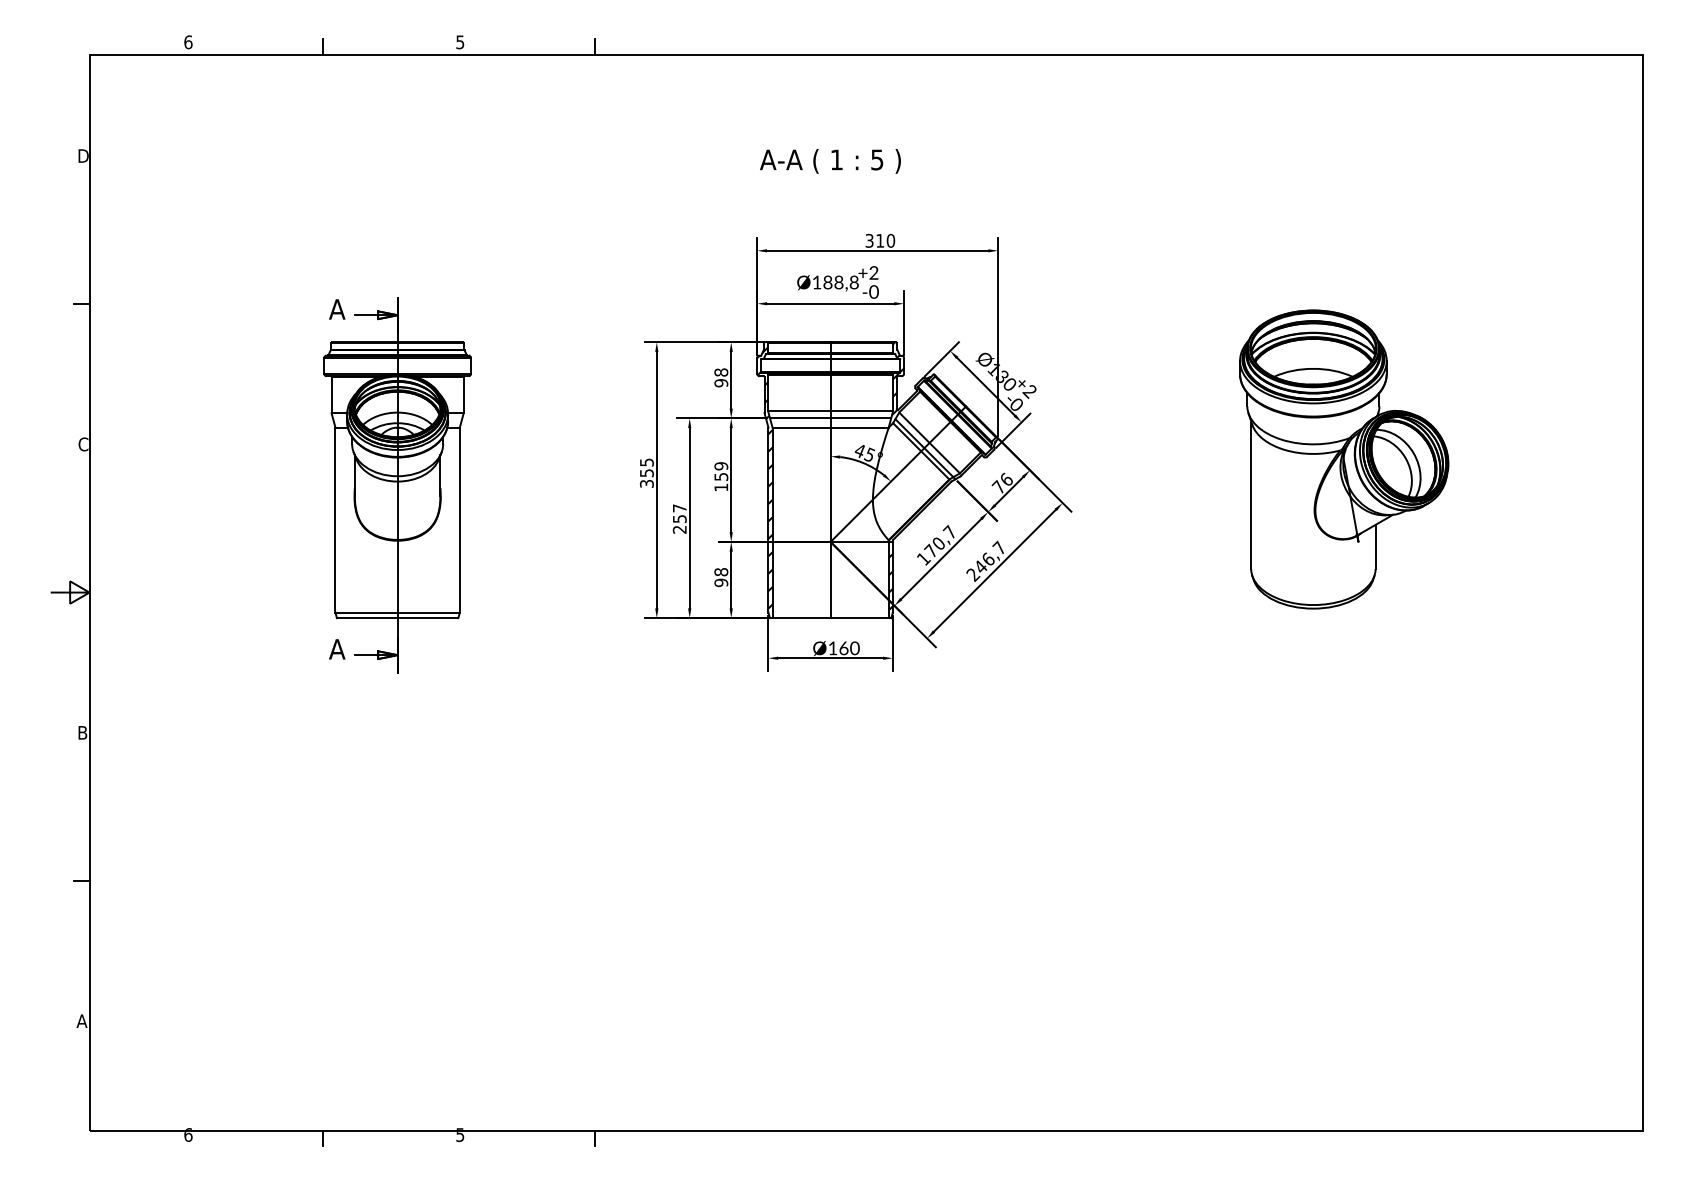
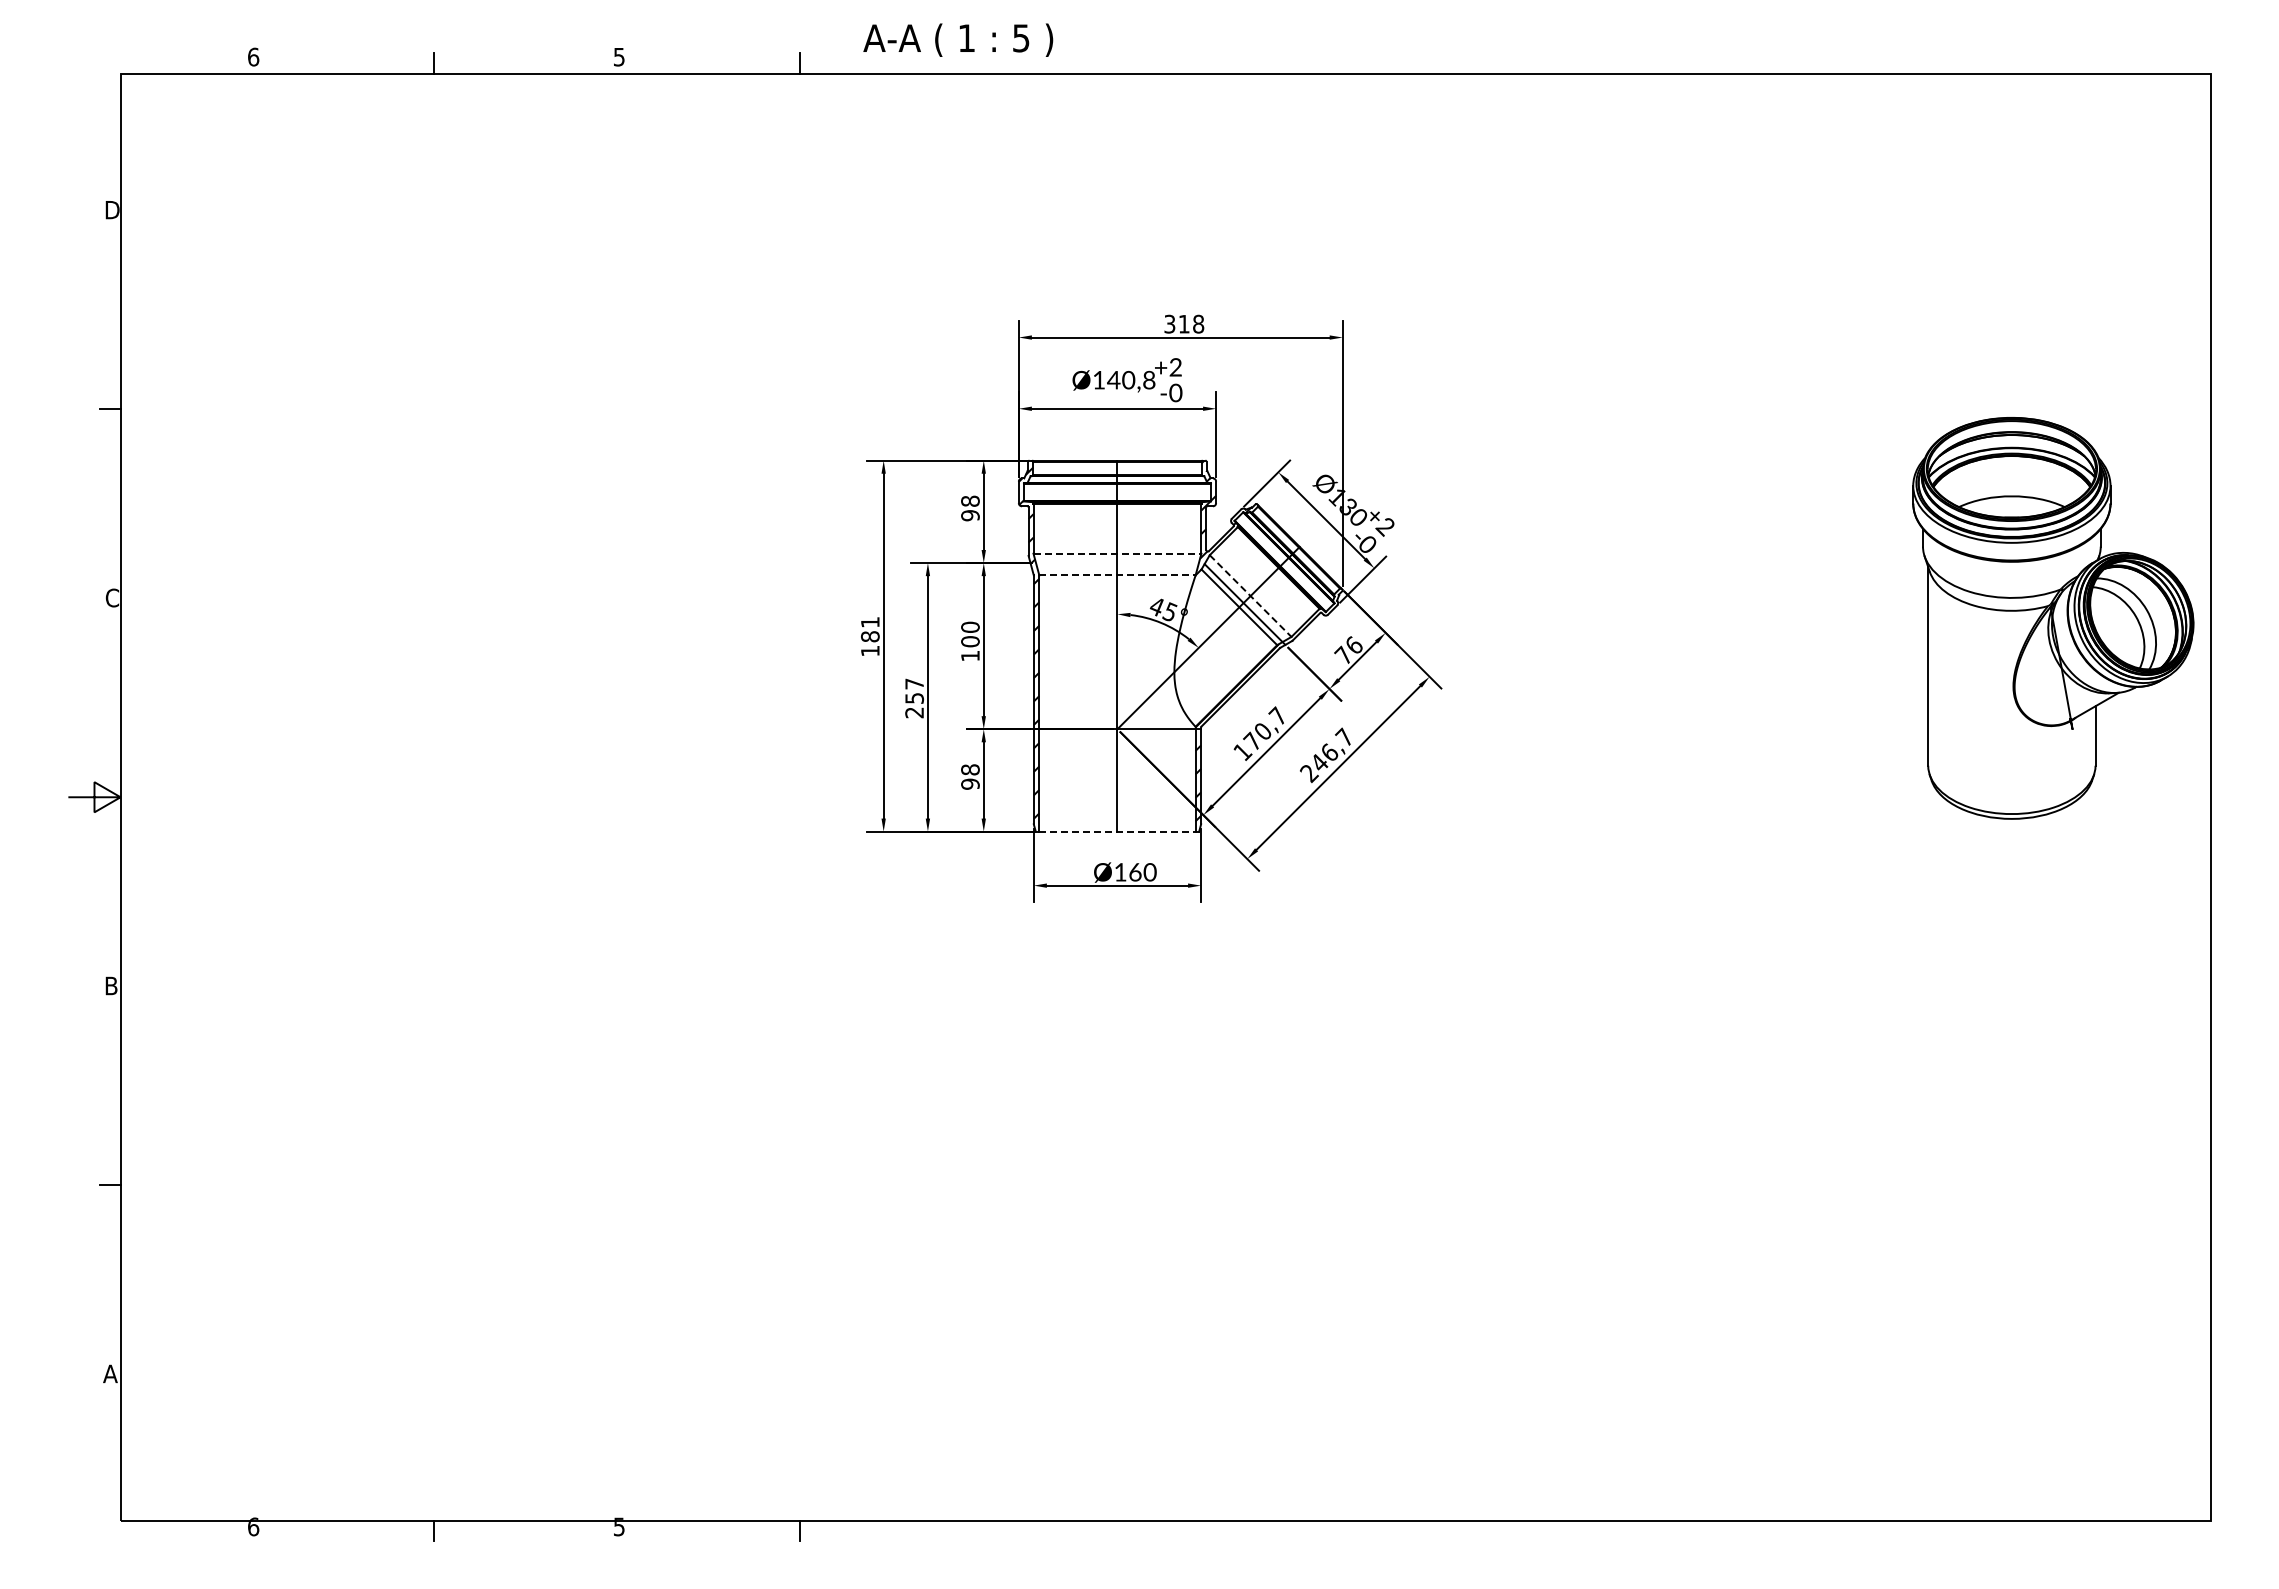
text: (830, 160) -> (958, 39), moved
text: (890, 241) -> (1198, 324), 310 -> 318
text: (833, 281) -> (1121, 379), Ø188,8 -> Ø140,8
line: (830, 411) -> (1117, 553), solid -> dashed
line: (830, 418) -> (1117, 563), removed
line: (830, 427) -> (1117, 575), solid -> dashed
line: (929, 443) -> (1250, 596), solid -> dashed
part: (1344, 459) -> (2053, 618), moved
text: (721, 471) -> (970, 634), 159 -> 100
text: (646, 473) -> (869, 636), 355 -> 181
part: (397, 484) -> (534, 652), removed
line: (830, 618) -> (1117, 831), solid -> dashed

